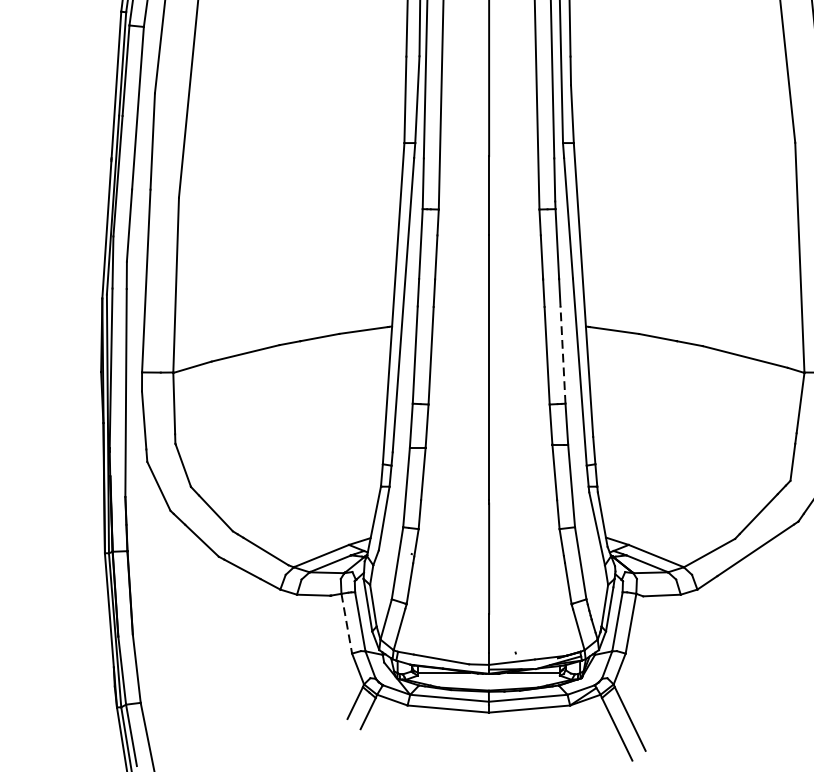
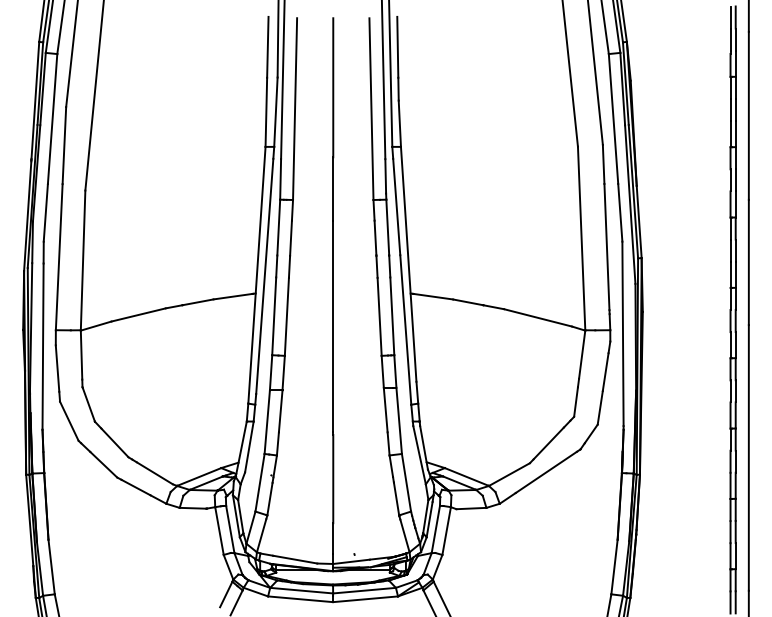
line: (563, 355) -> (392, 316), dashed -> solid
line: (346, 624) -> (219, 531), dashed -> solid

